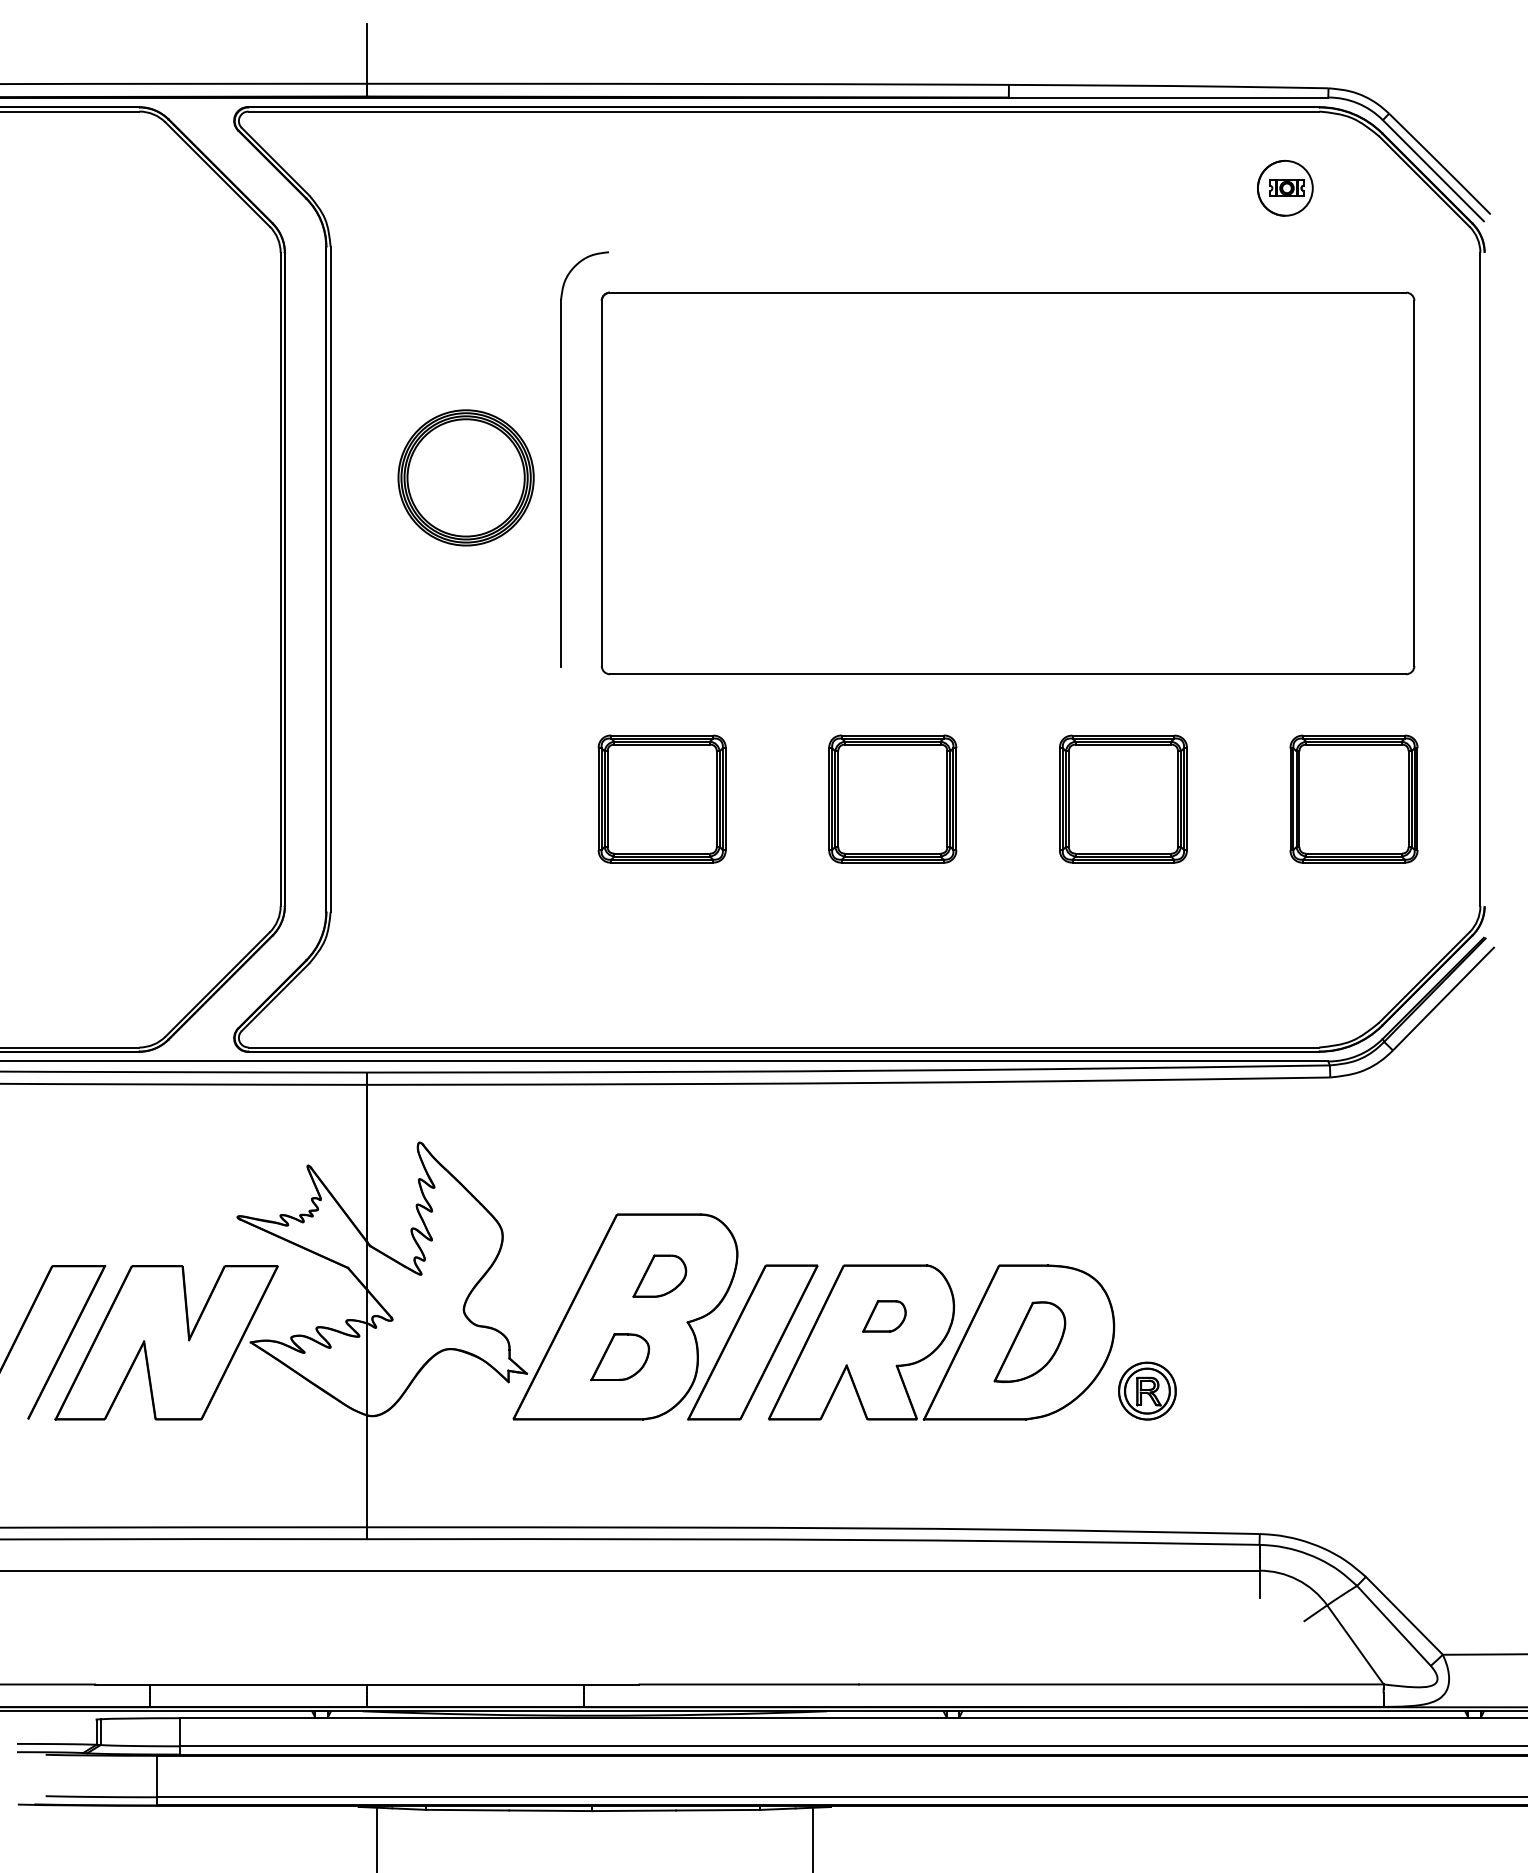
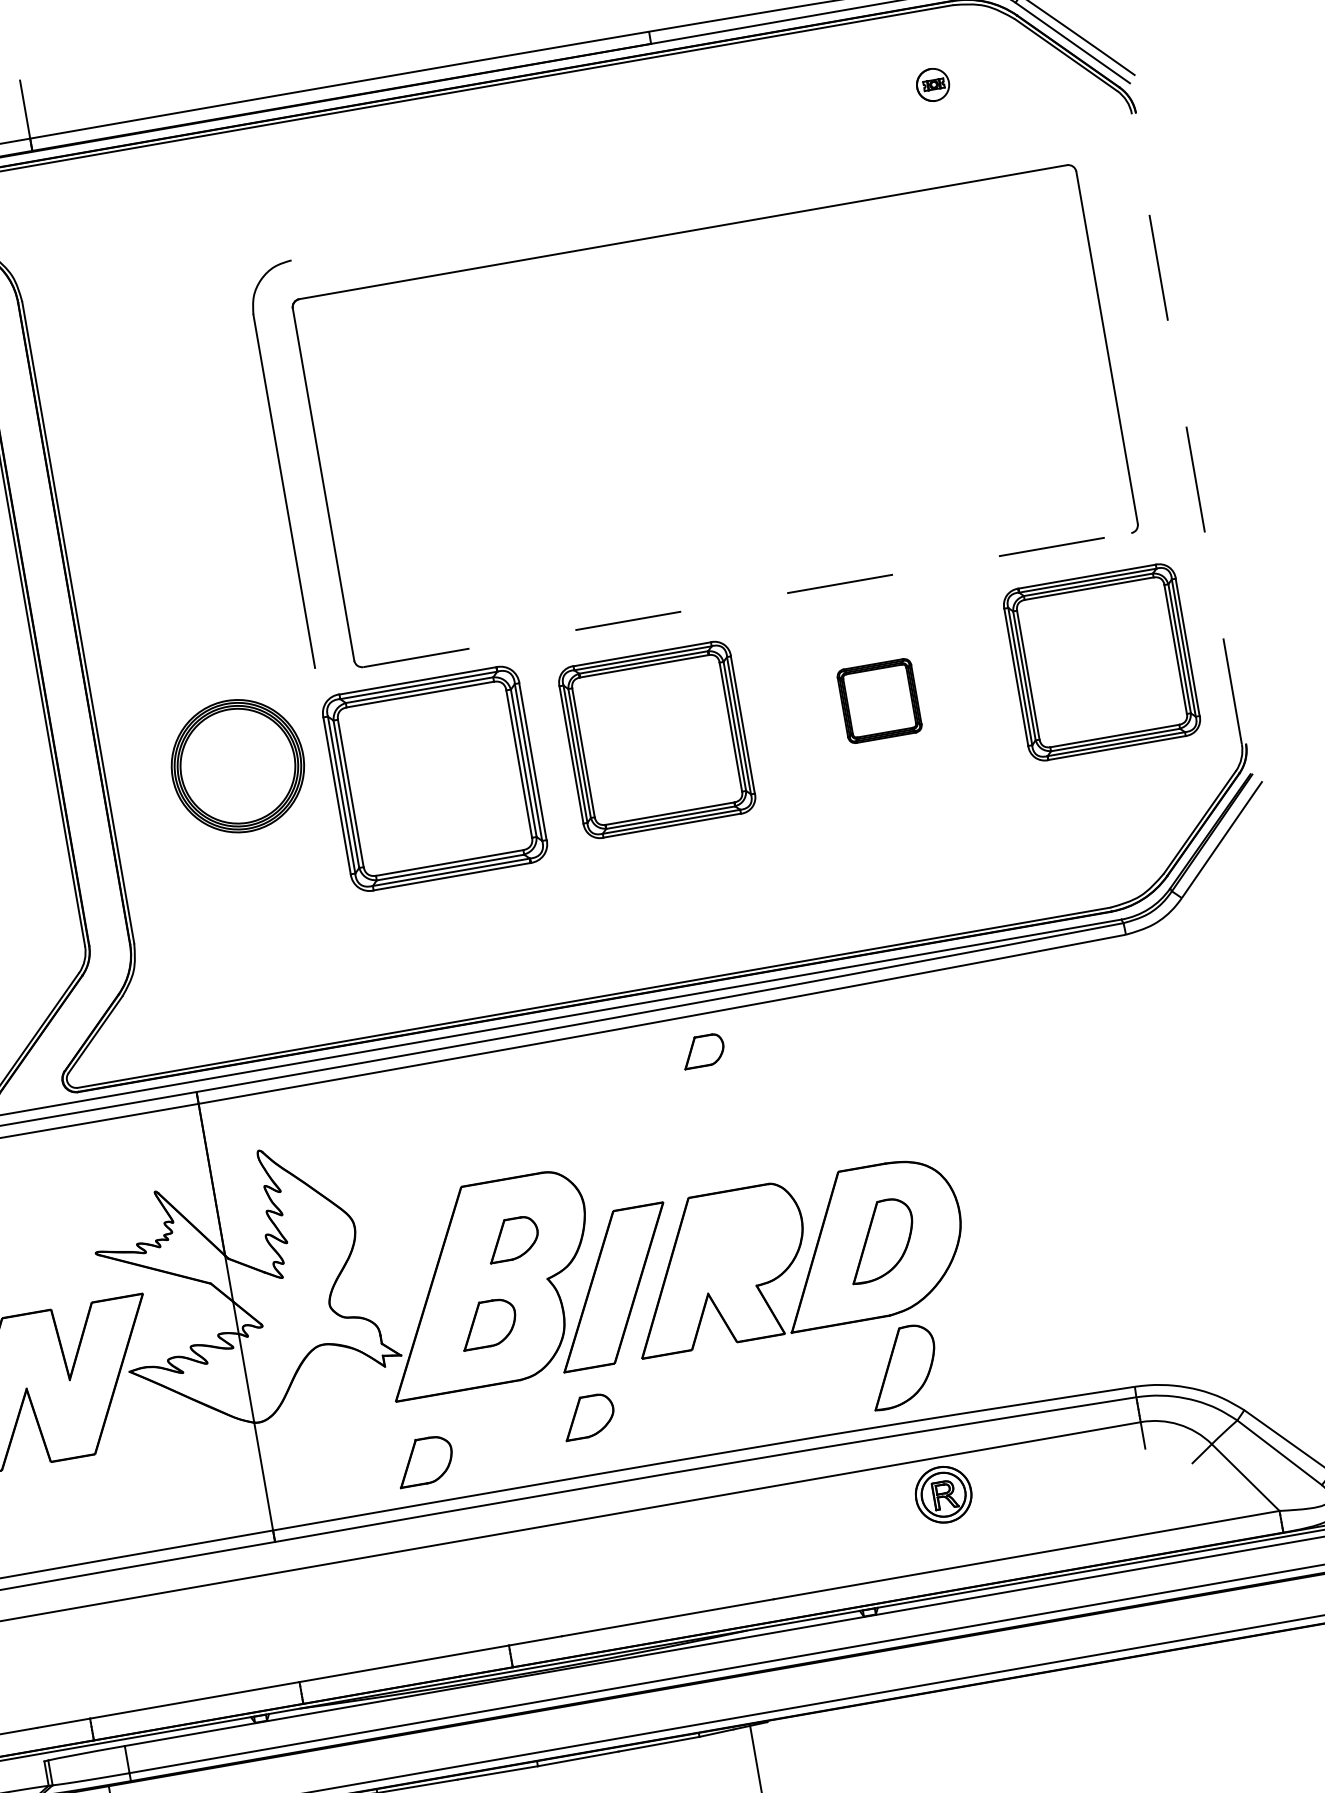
part: (1285, 188) -> (933, 85), size x0.6
part: (465, 477) -> (237, 765), moved
line: (1480, 579) -> (1187, 429), solid -> dashed
line: (1008, 674) -> (747, 600), solid -> dashed
part: (661, 798) -> (434, 778), size x1.6
part: (892, 798) -> (656, 739), size x1.4
part: (1123, 798) -> (879, 700), size x0.6
part: (1353, 798) -> (1101, 661), size x1.4
part: (884, 1316) -> (703, 1051), moved
part: (1147, 1390) -> (943, 1494), moved
part: (704, 1467) -> (588, 1416), added
part: (1029, 1472) -> (902, 1366), added
part: (532, 1484) -> (425, 1461), added

